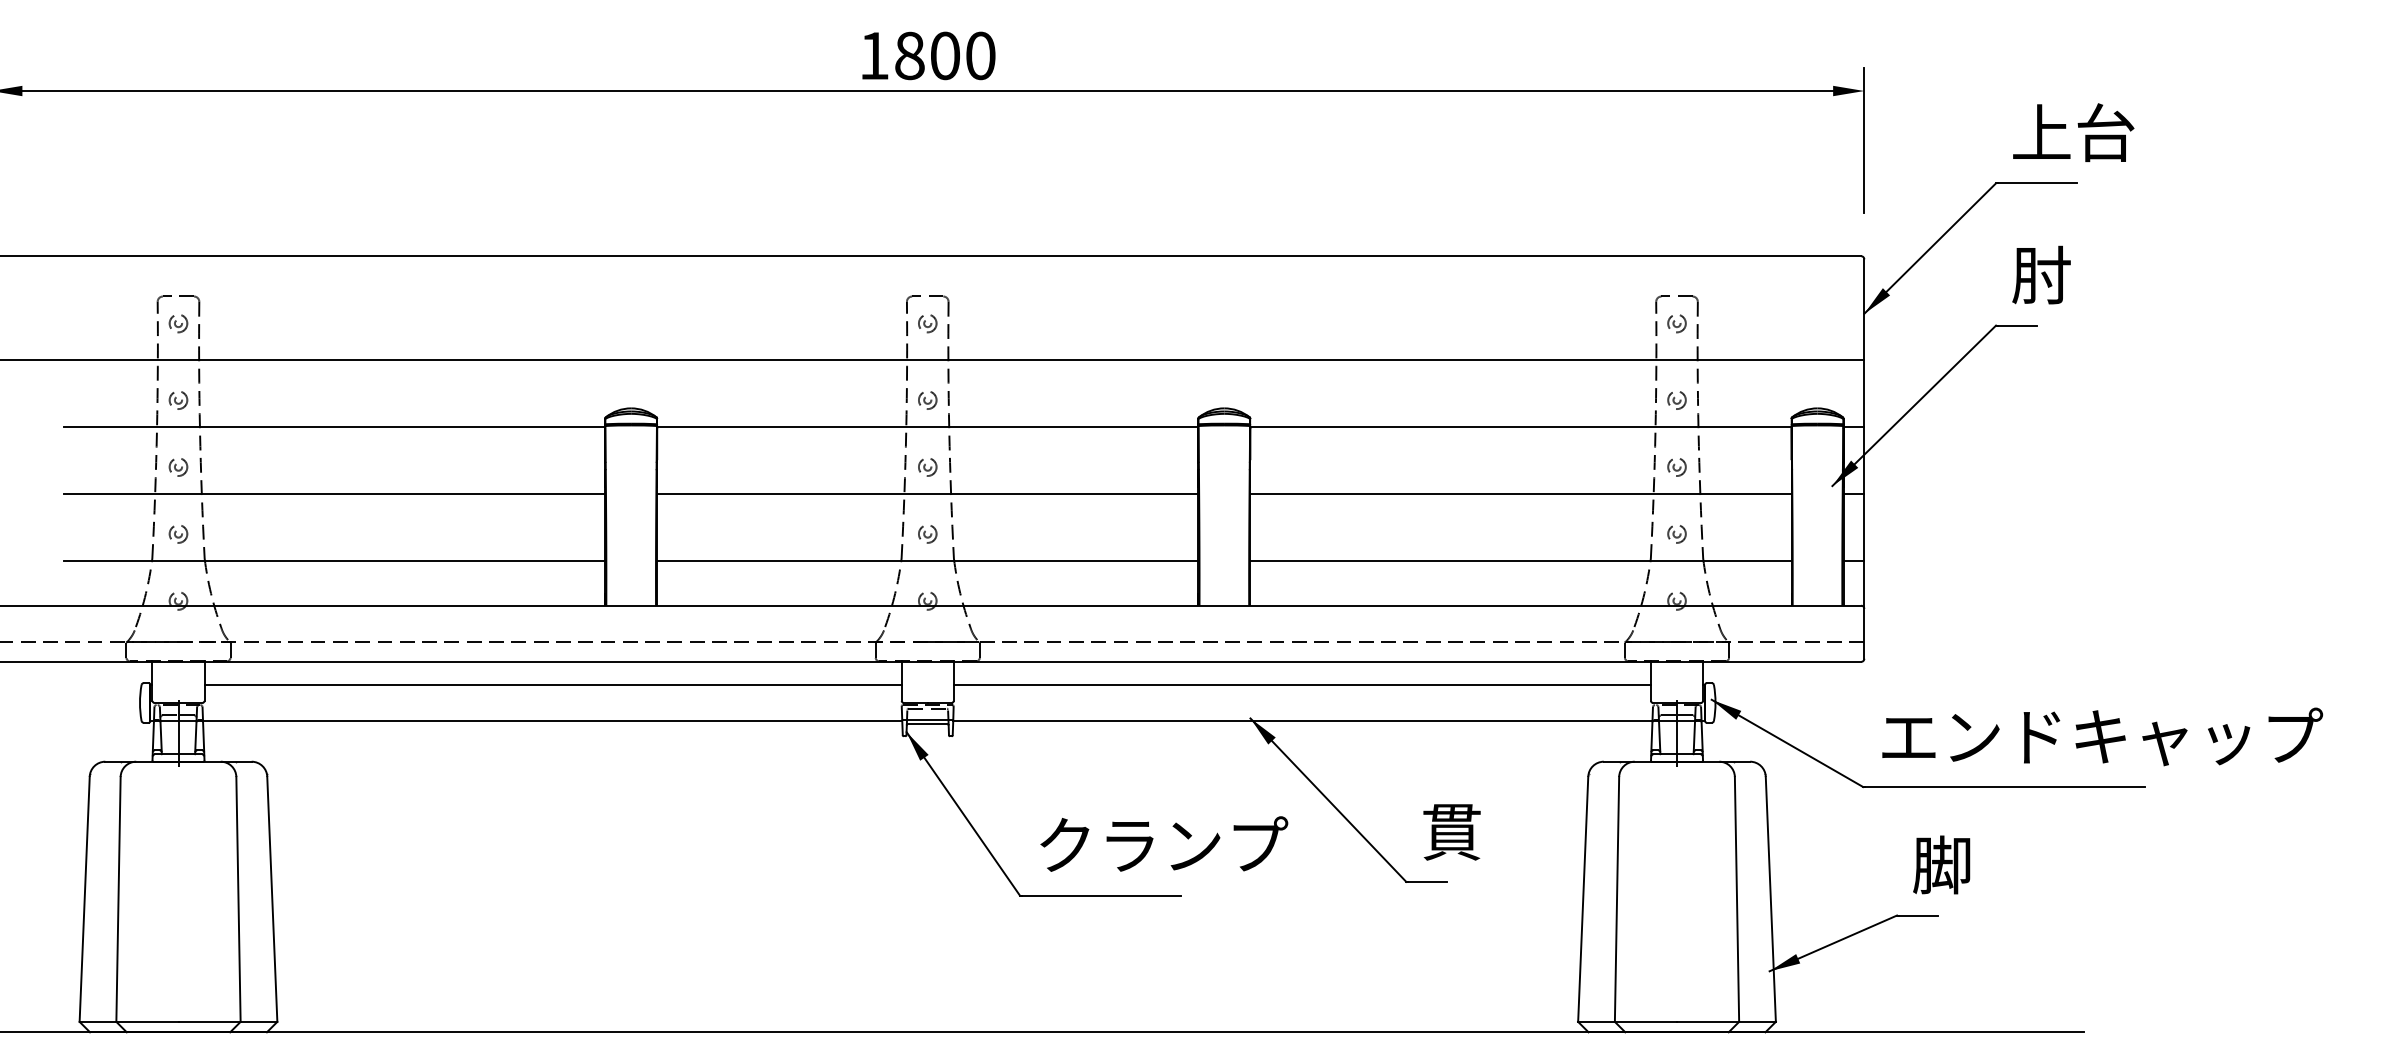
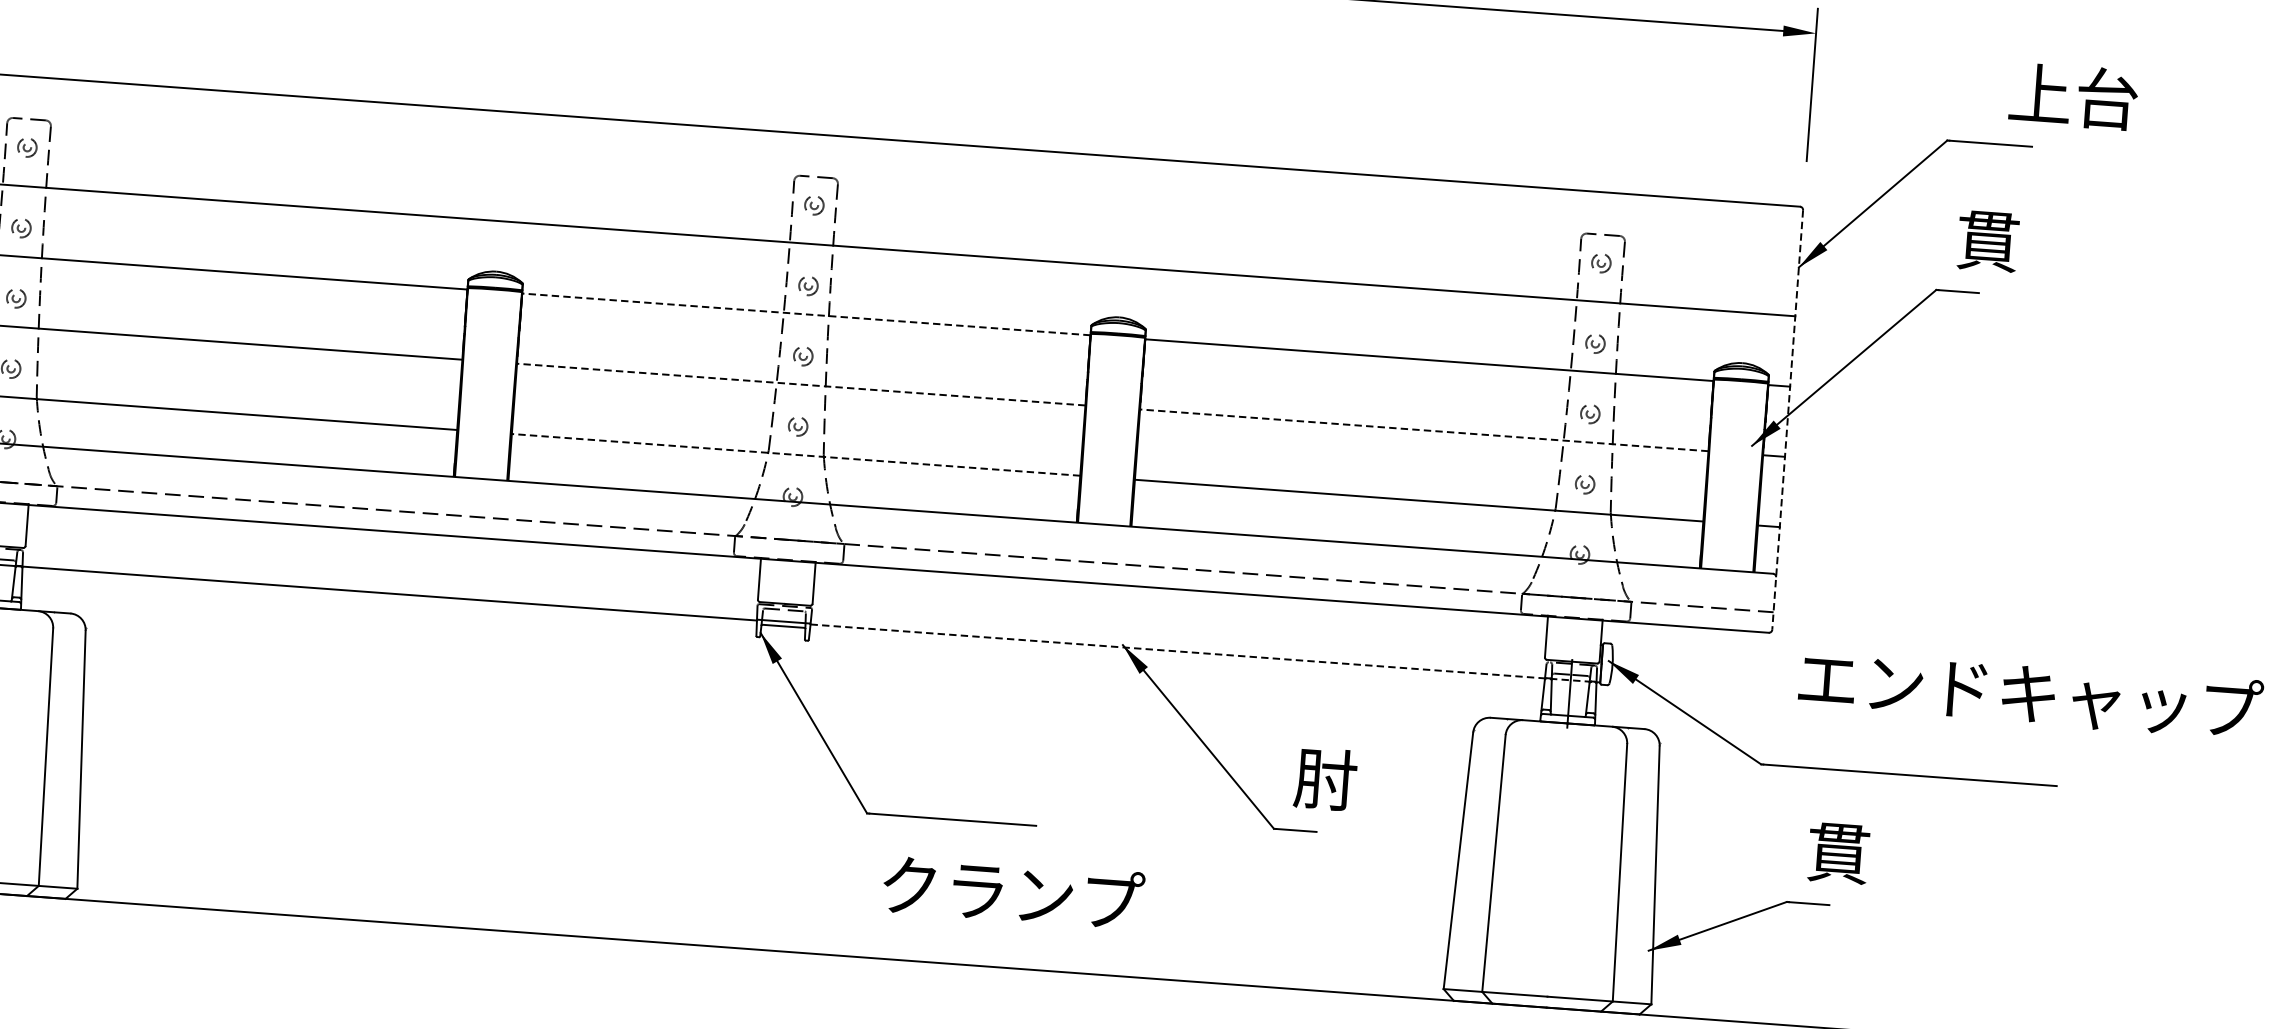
text: (2073, 132) -> (2073, 96), moved
text: (2041, 274) -> (1988, 239), 肘 -> 貫
line: (927, 427) -> (806, 314), solid -> dashed
line: (1864, 459) -> (1787, 420), solid -> dashed
line: (927, 494) -> (800, 384), solid -> dashed
line: (1520, 494) -> (1423, 430), solid -> dashed
line: (927, 561) -> (795, 455), solid -> dashed
line: (552, 685) -> (392, 556), removed
line: (1302, 685) -> (1180, 614), removed
line: (1329, 720) -> (1205, 653), solid -> dashed
text: (2102, 736) -> (2030, 693), moved
text: (1451, 831) -> (1325, 779), 貫 -> 肘
text: (1164, 843) -> (1013, 891), moved
text: (1942, 864) -> (1838, 851), 脚 -> 貫

